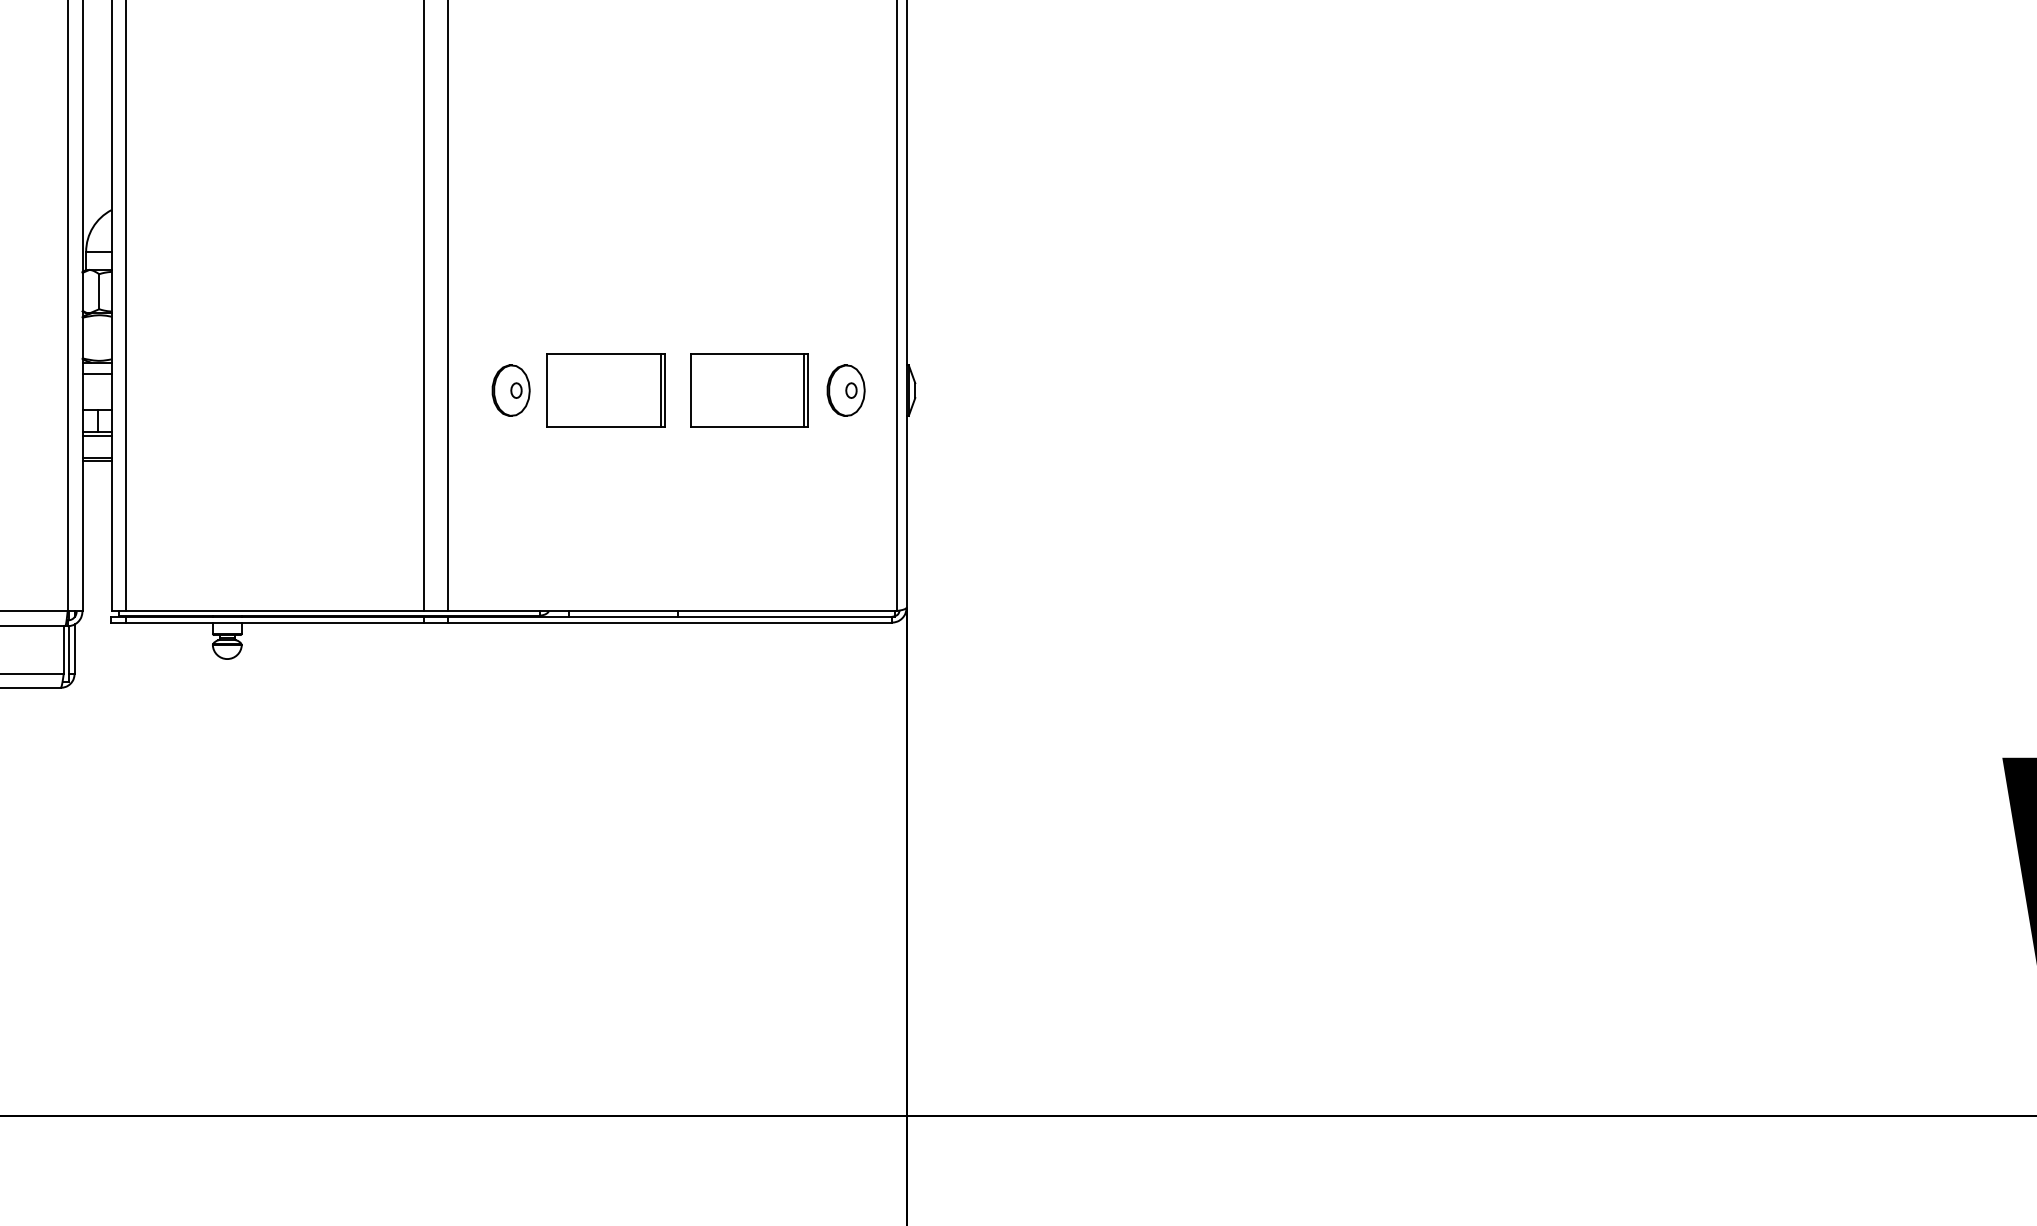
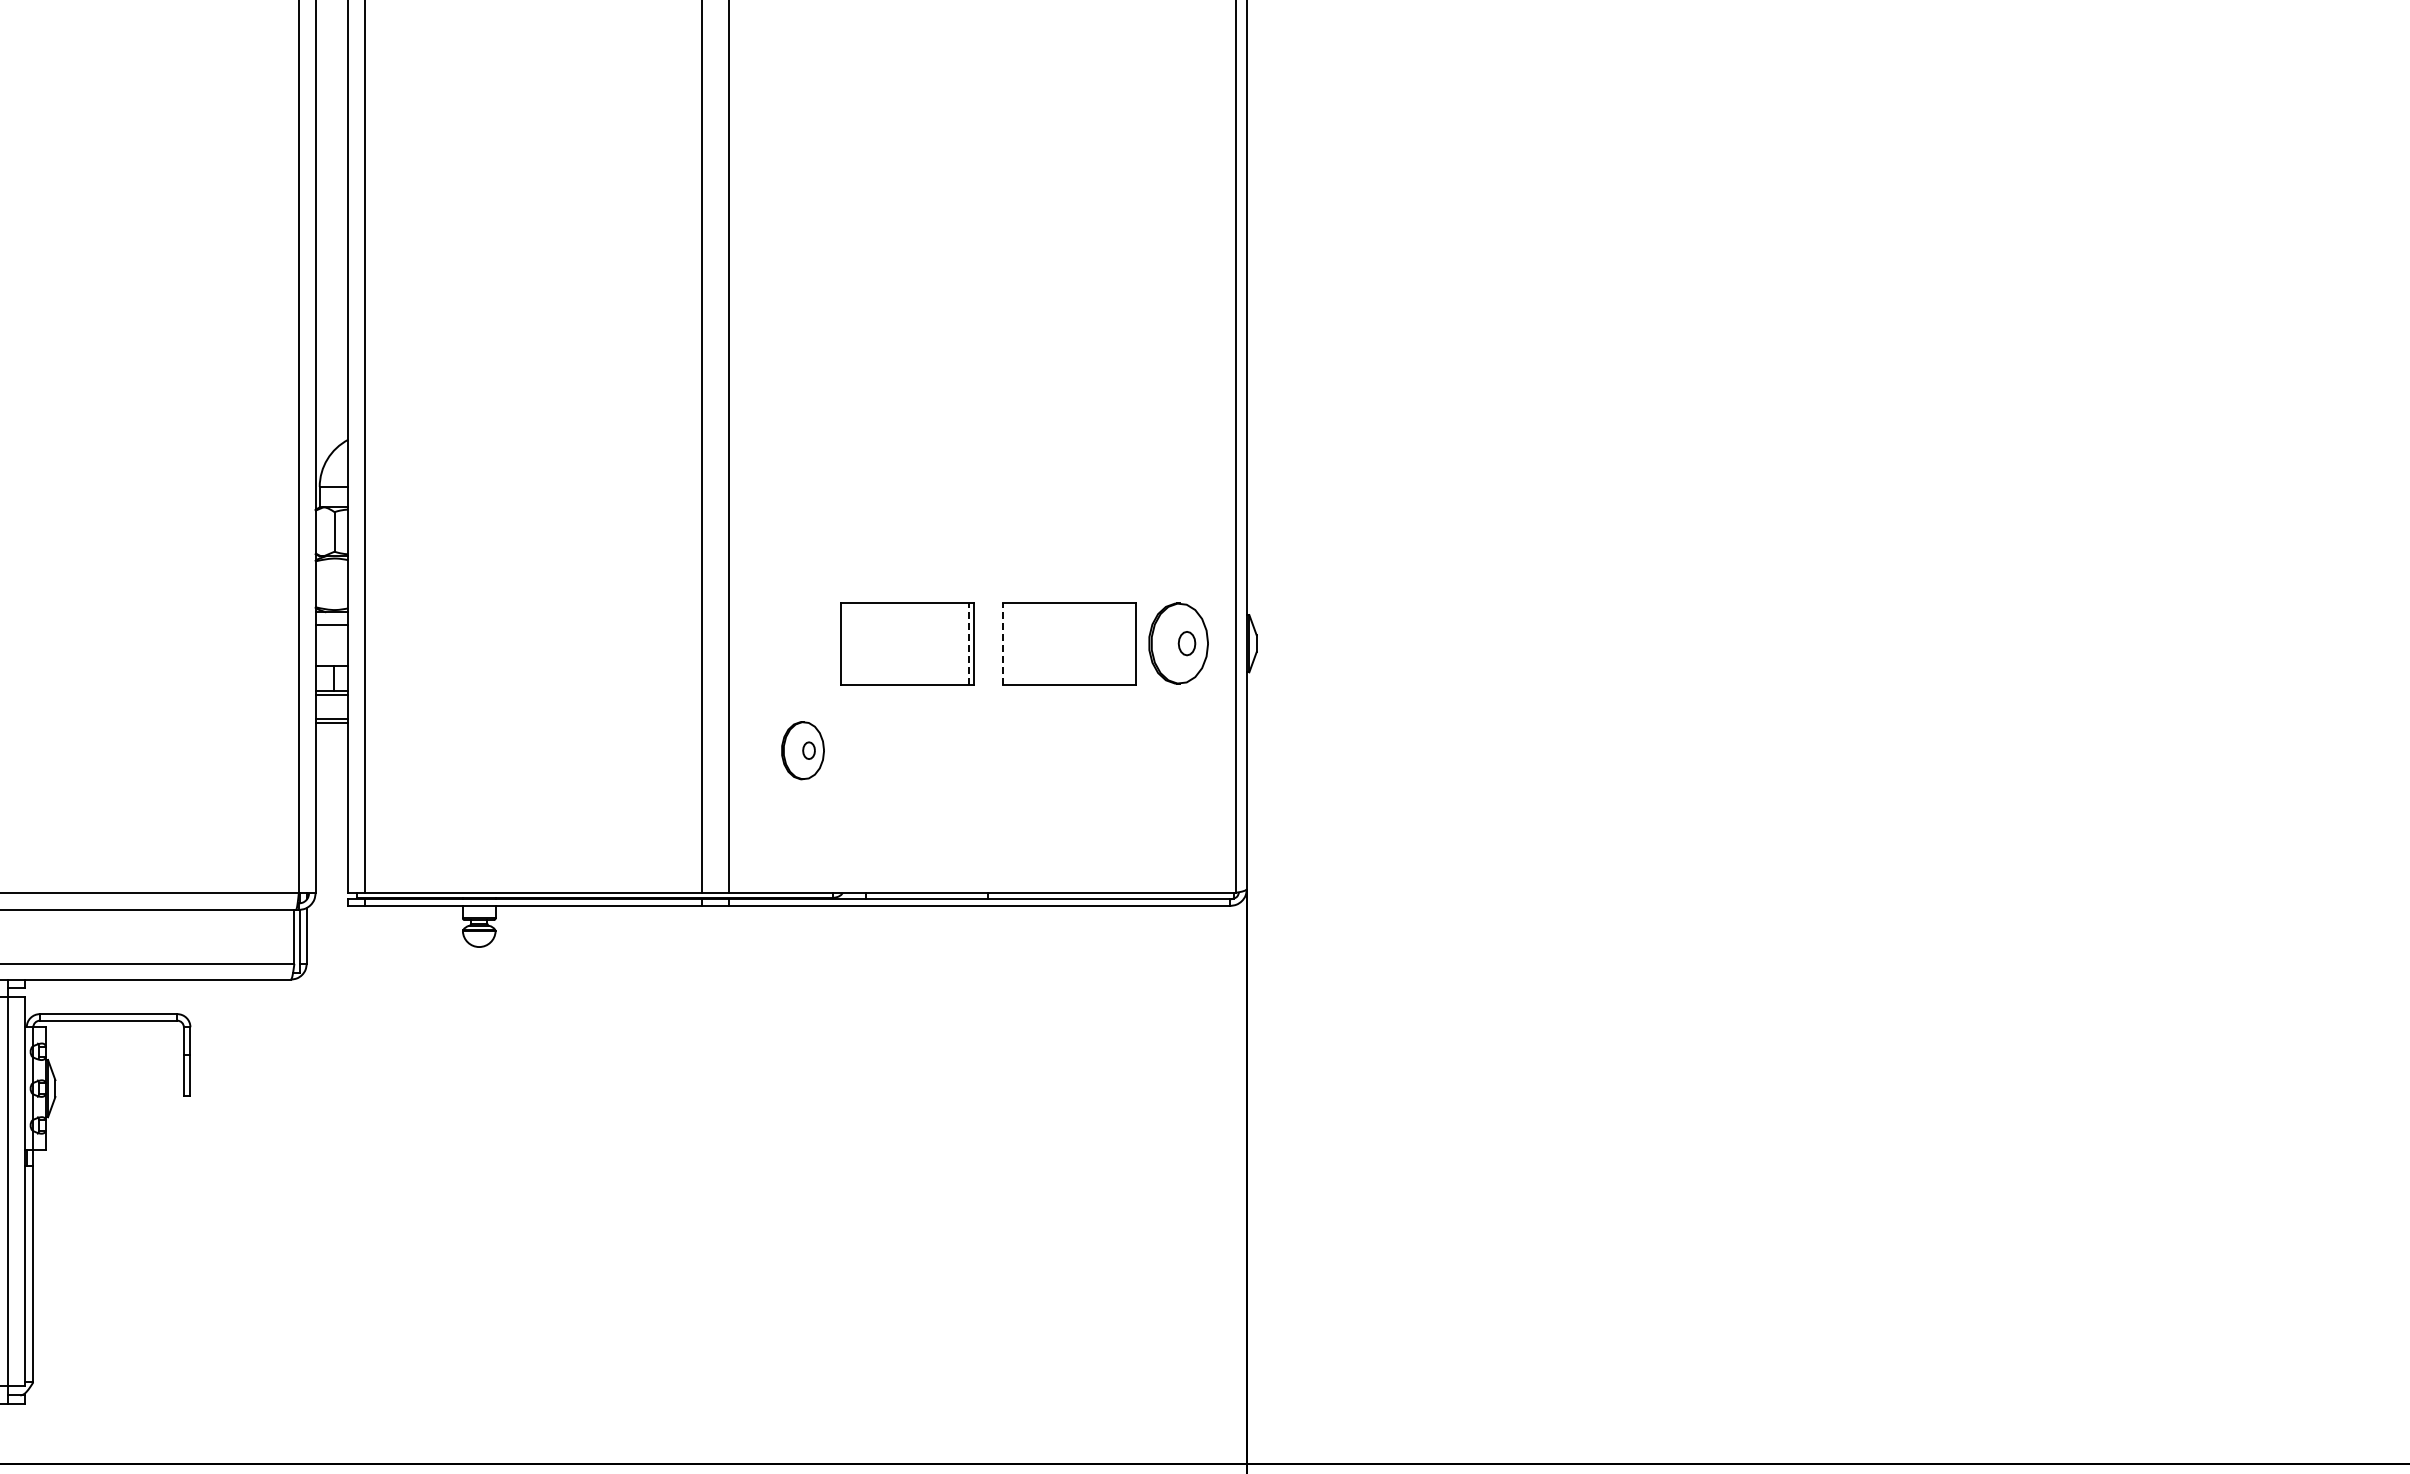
part: (510, 390) -> (802, 750), moved
line: (661, 390) -> (969, 643), solid -> dashed
line: (690, 390) -> (1002, 643), solid -> dashed
line: (804, 390) -> (1131, 643), removed
part: (846, 390) -> (1178, 643), size x1.4

